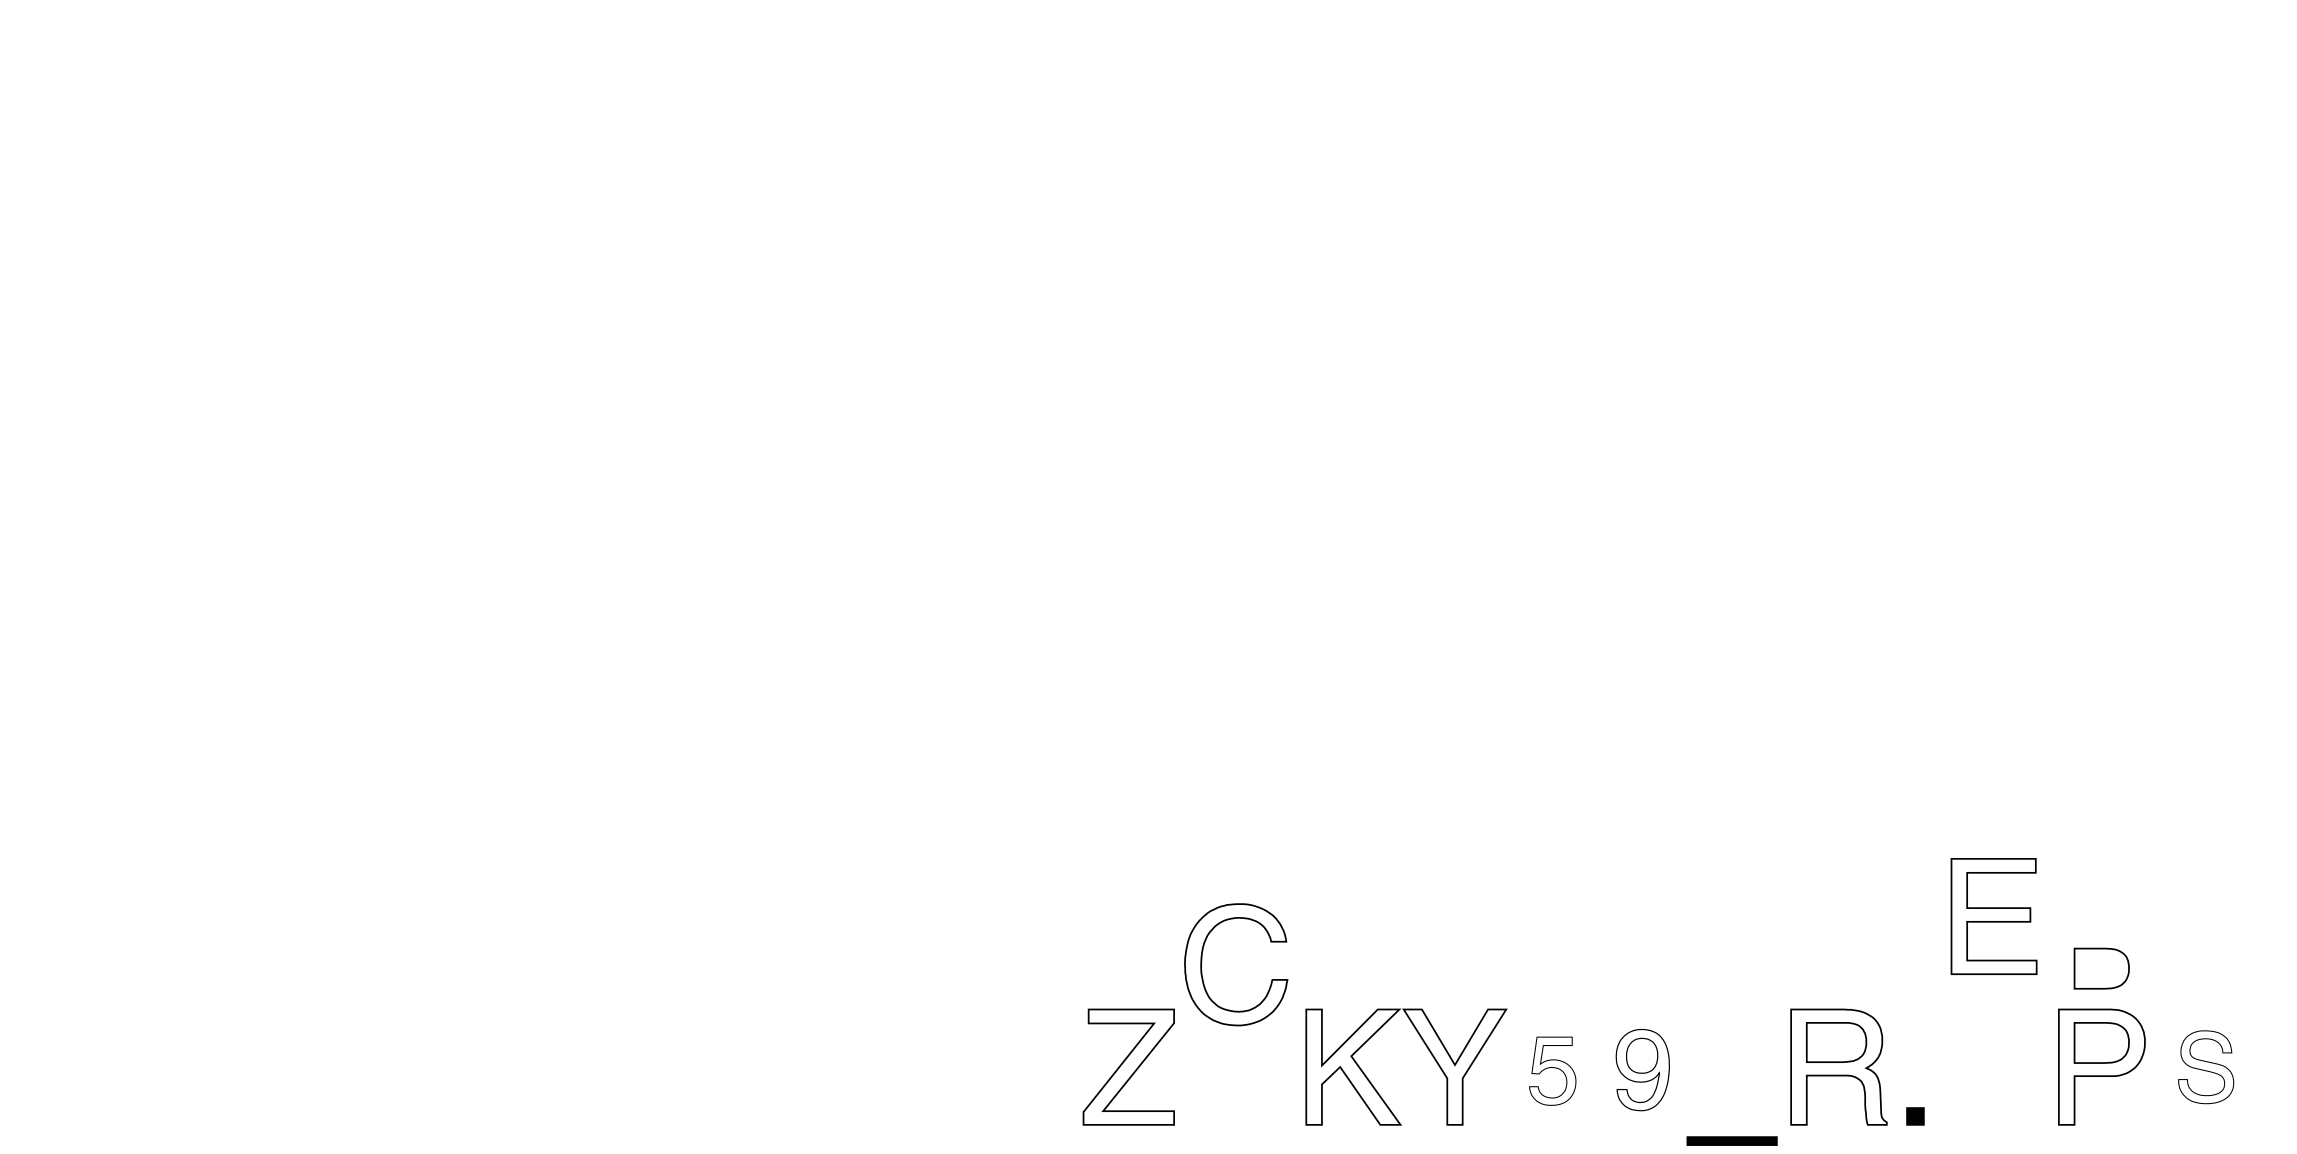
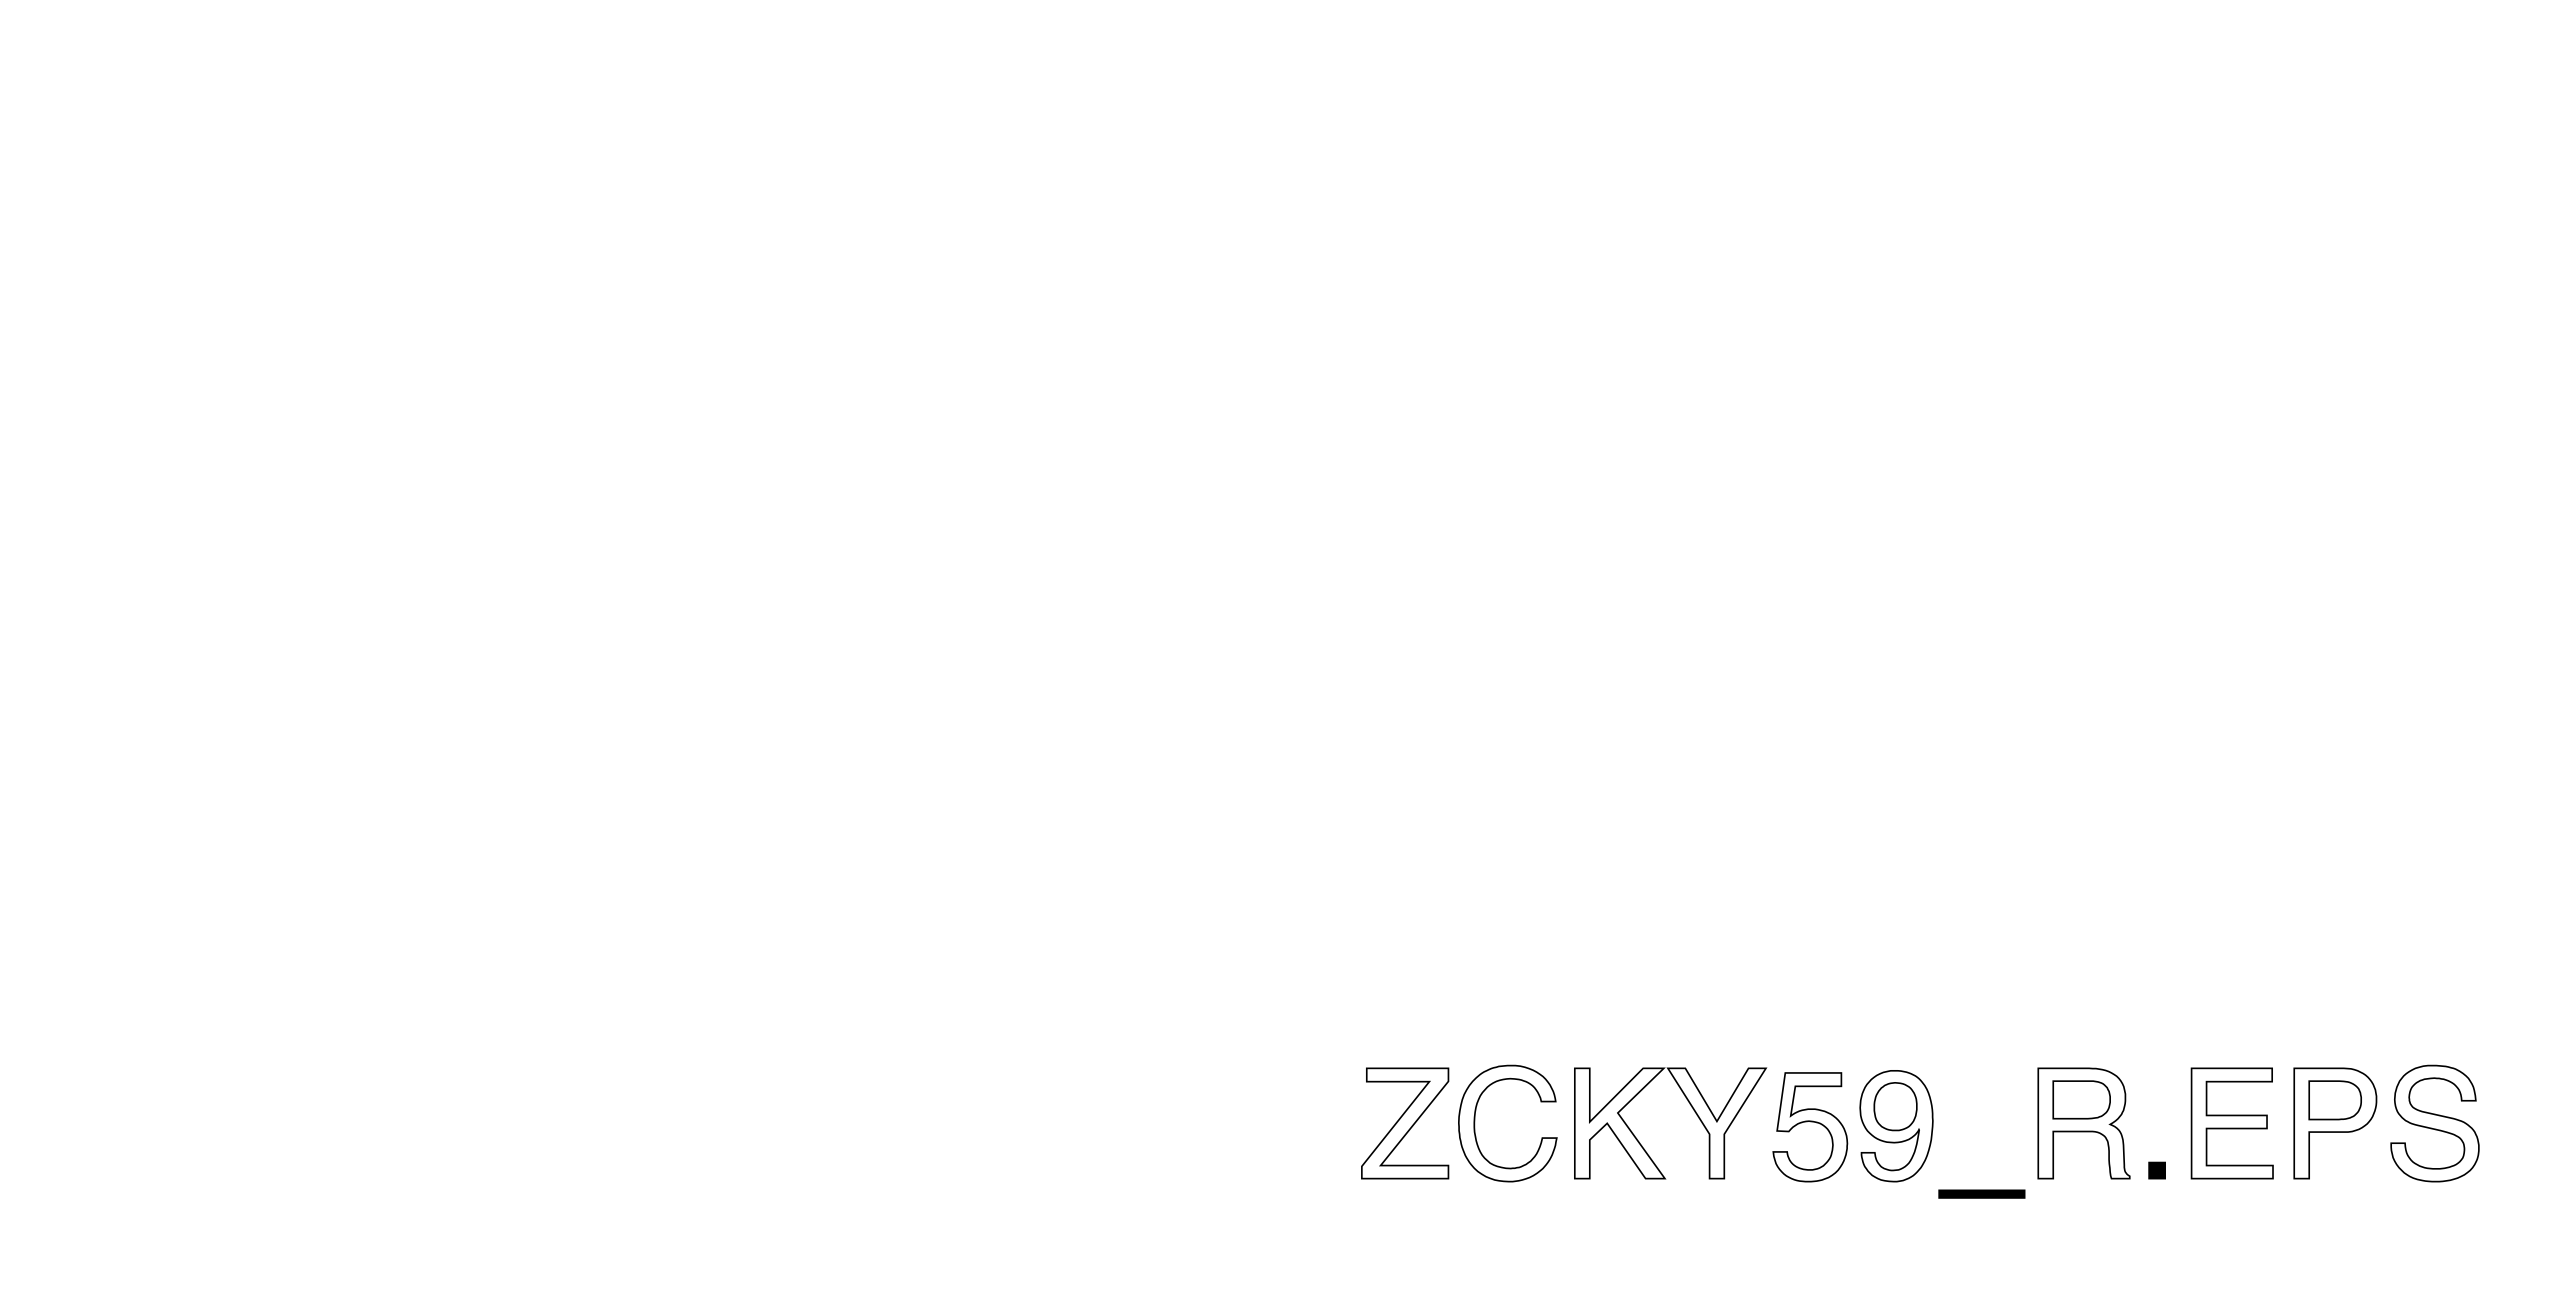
part: (1993, 916) -> (2231, 1123), moved
part: (1202, 964) -> (1475, 1123), moved
part: (2101, 968) -> (2334, 1029), removed
part: (2205, 1067) -> (2434, 1123), size x1.67
part: (1642, 1070) -> (1896, 1126), size x1.43
part: (1552, 1071) -> (1810, 1127), size x1.67

